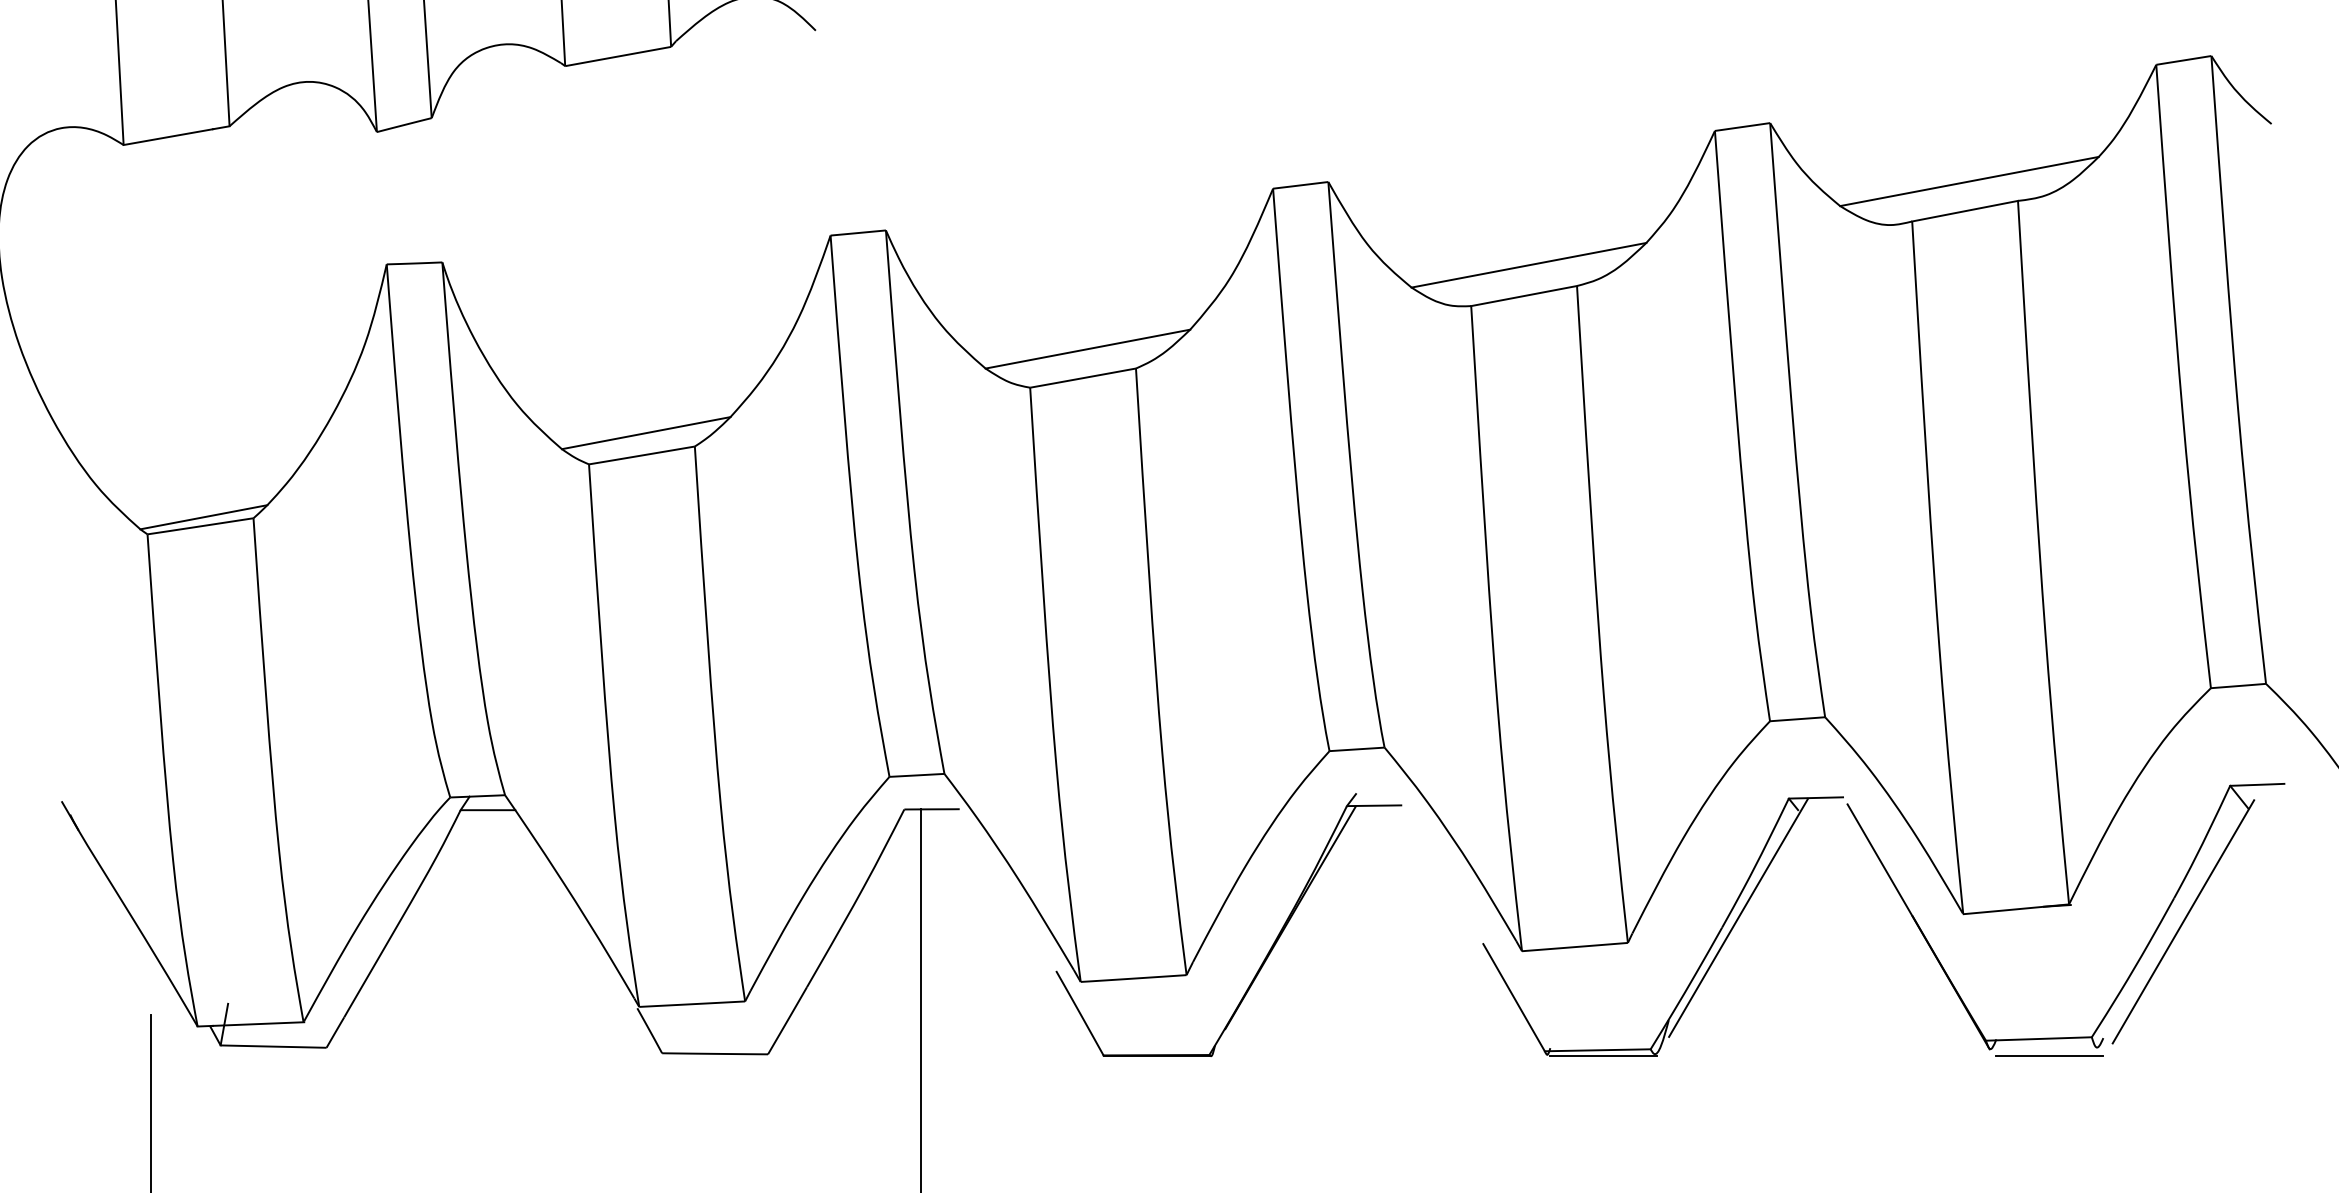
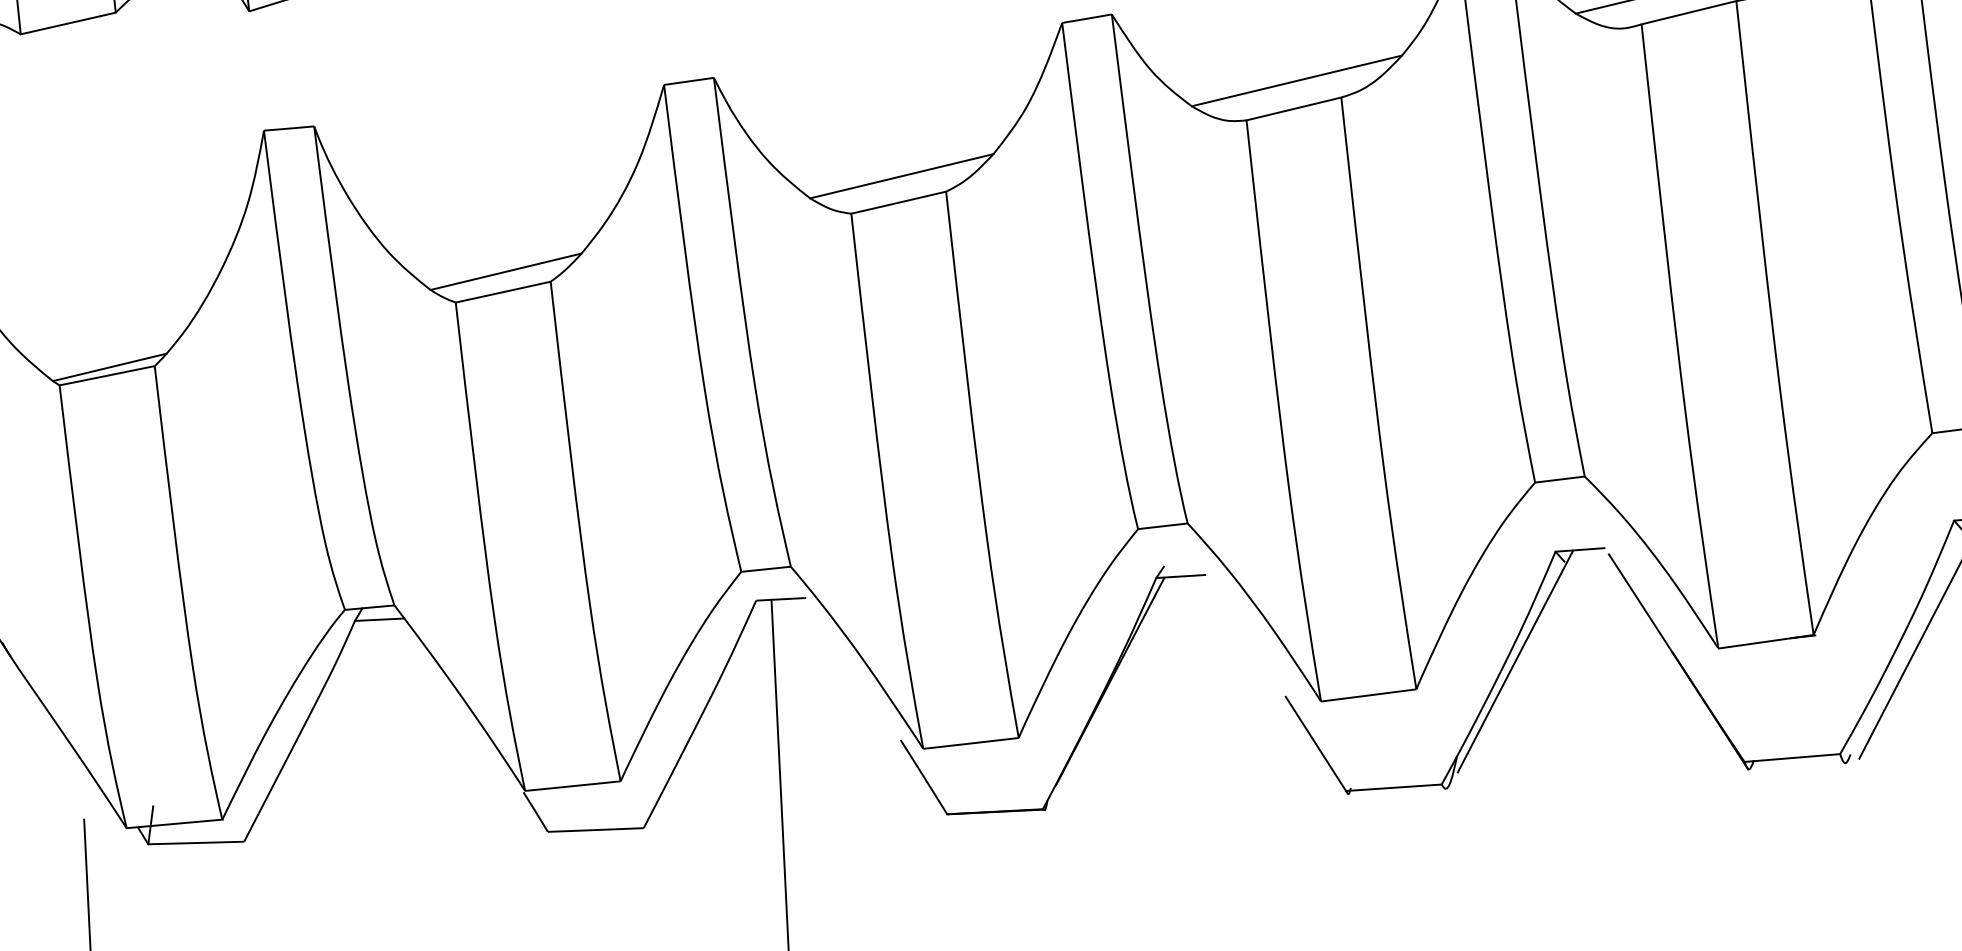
line: (1603, 1055) -> (1399, 792), removed
line: (2049, 1055) -> (1802, 772), removed

